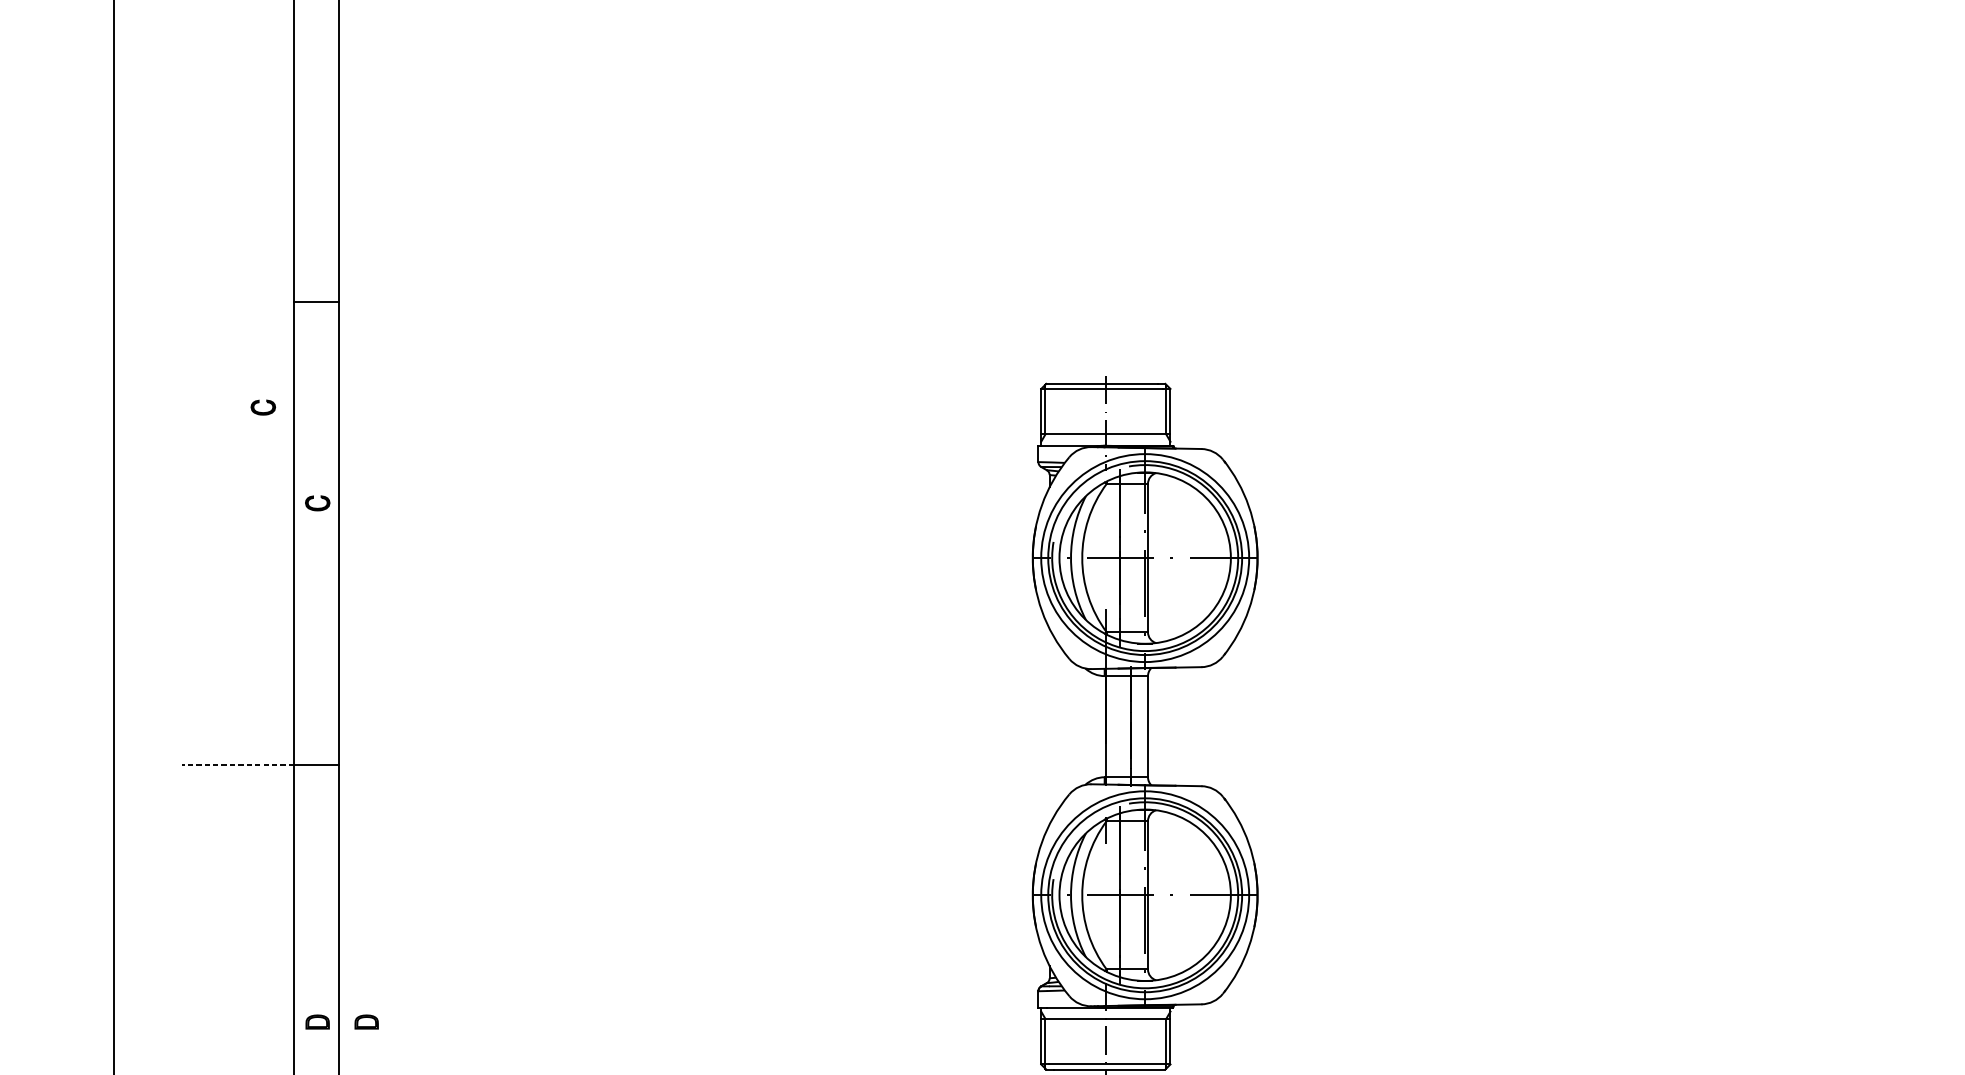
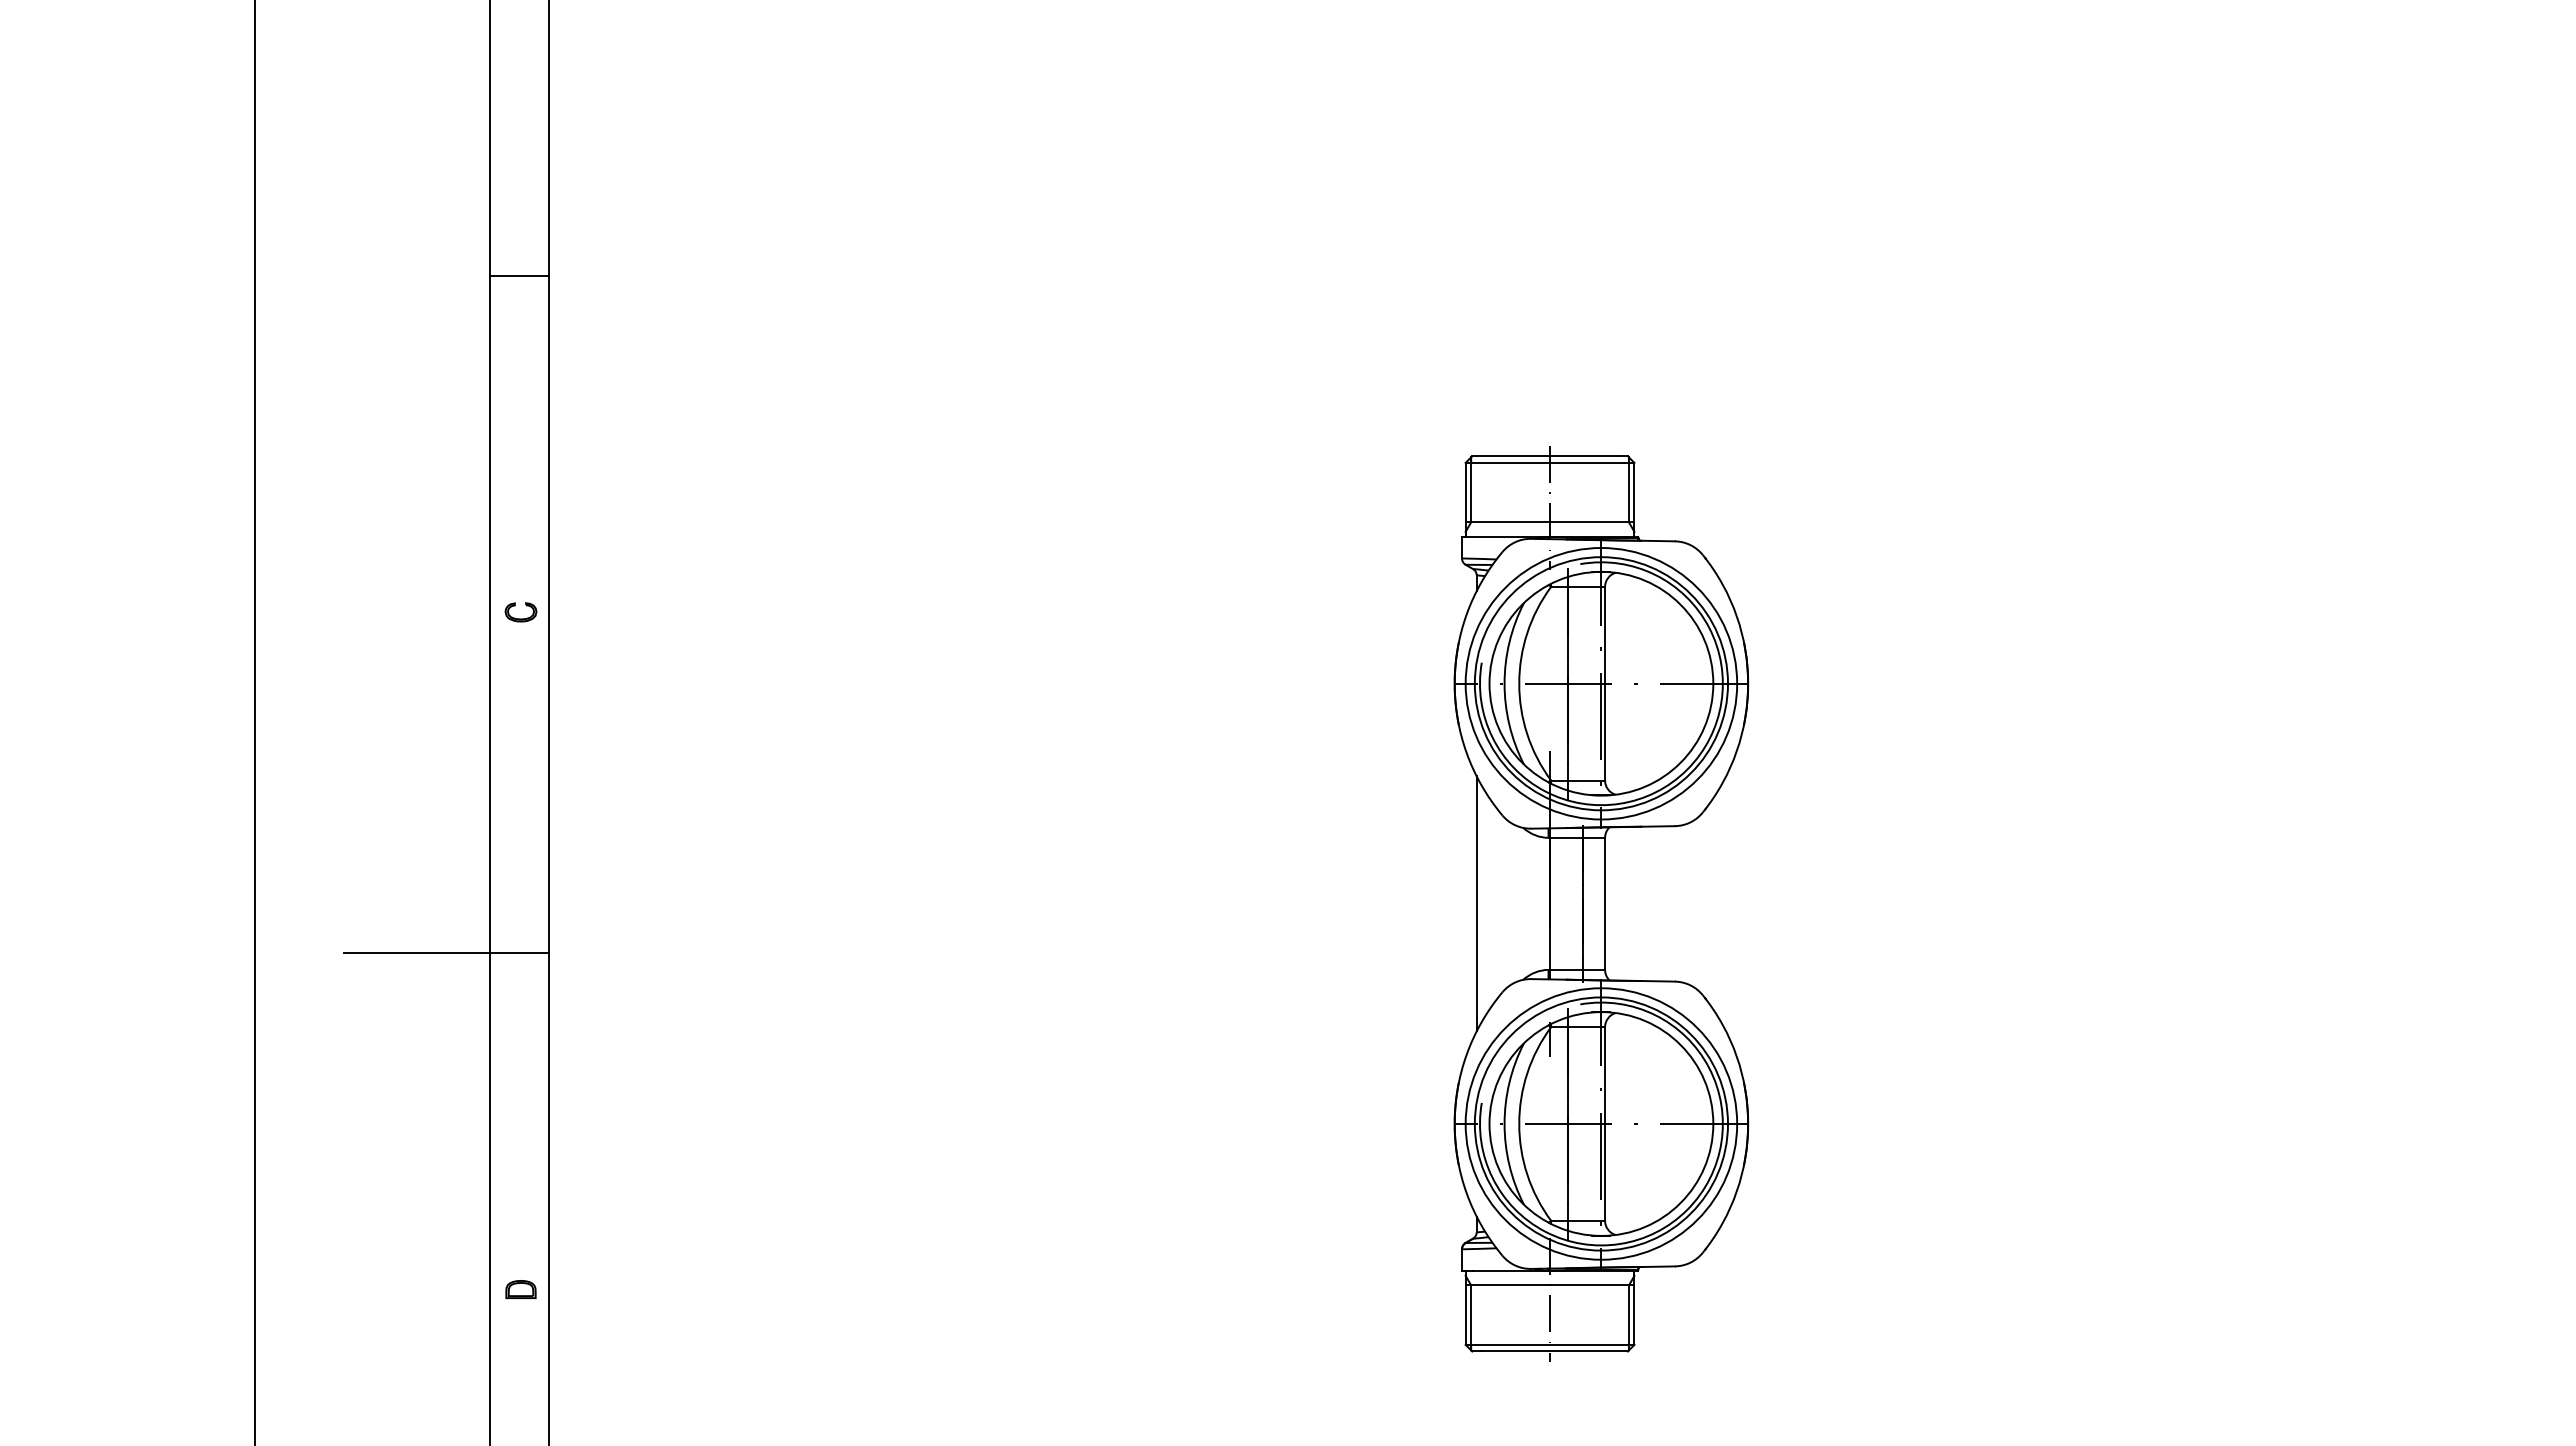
line: (316, 301) -> (519, 275), moved
part: (262, 407) -> (449, 487), removed
line: (1049, 726) -> (1476, 903), added
line: (237, 764) -> (416, 953), dashed -> solid
part: (366, 1022) -> (584, 1289), removed

